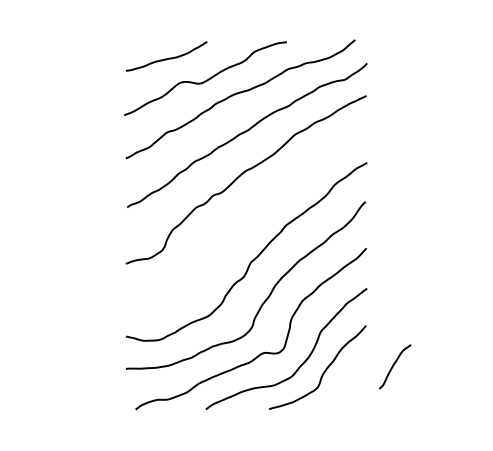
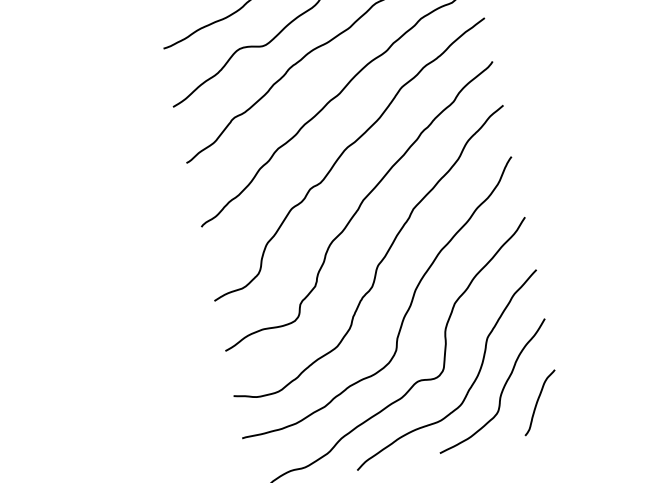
curve: (246, 215) -> (359, 206), added
curve: (394, 365) -> (538, 401), moved

